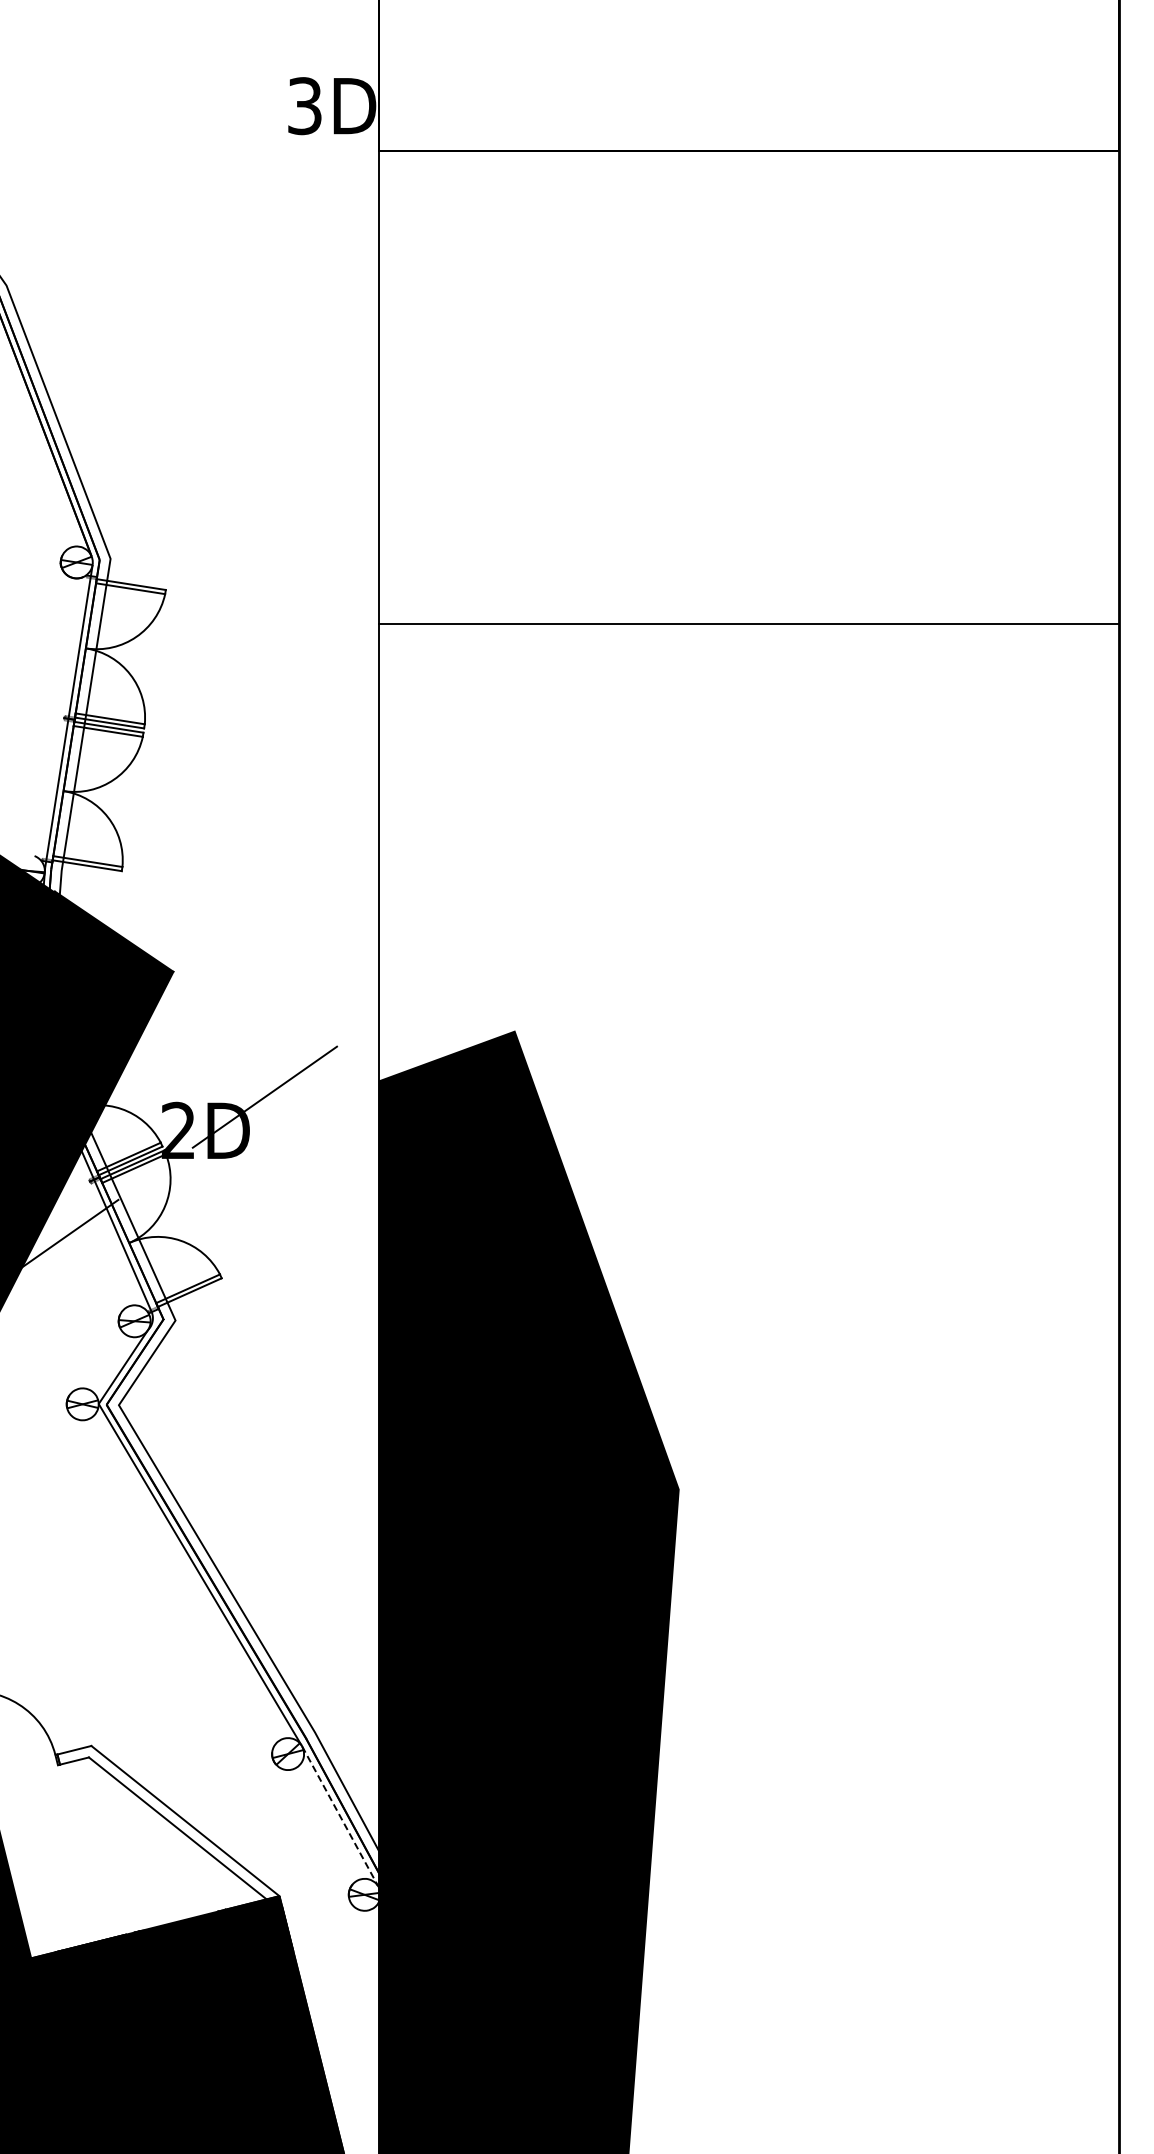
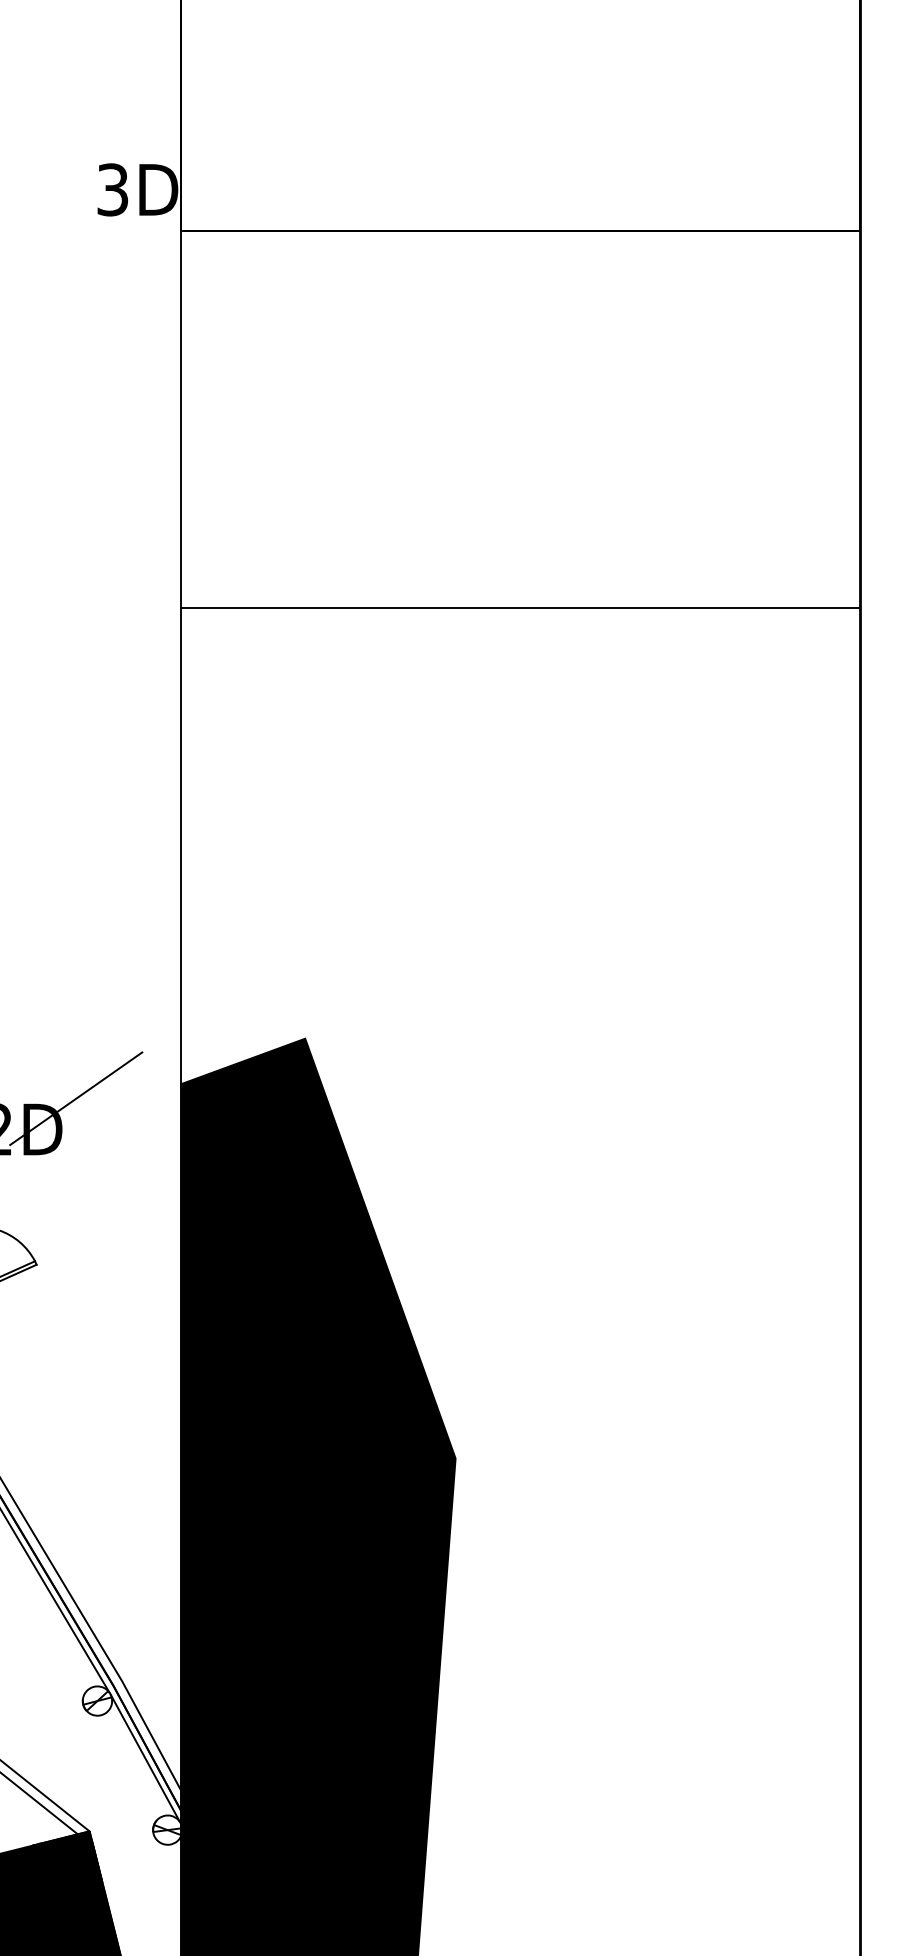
line: (748, 624) -> (519, 608), moved
line: (340, 1816) -> (145, 1758), dashed -> solid

